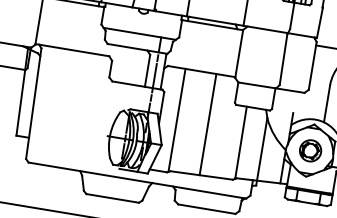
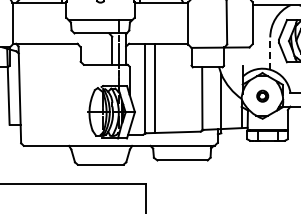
line: (327, 103) -> (270, 53), solid -> dashed
line: (208, 123) -> (154, 87), moved
part: (310, 151) -> (262, 96), size x0.6

